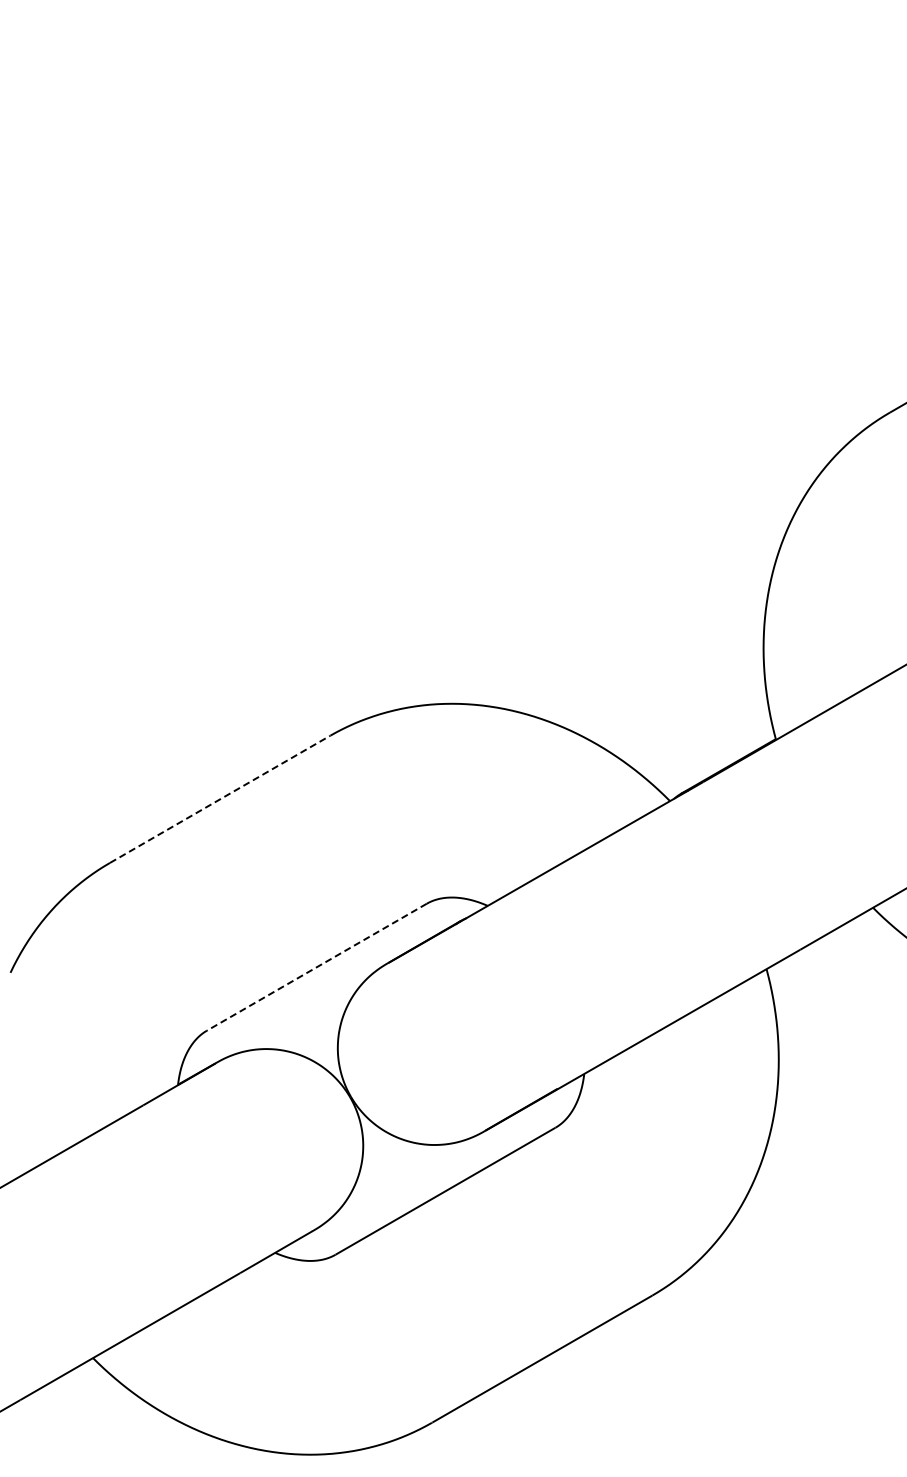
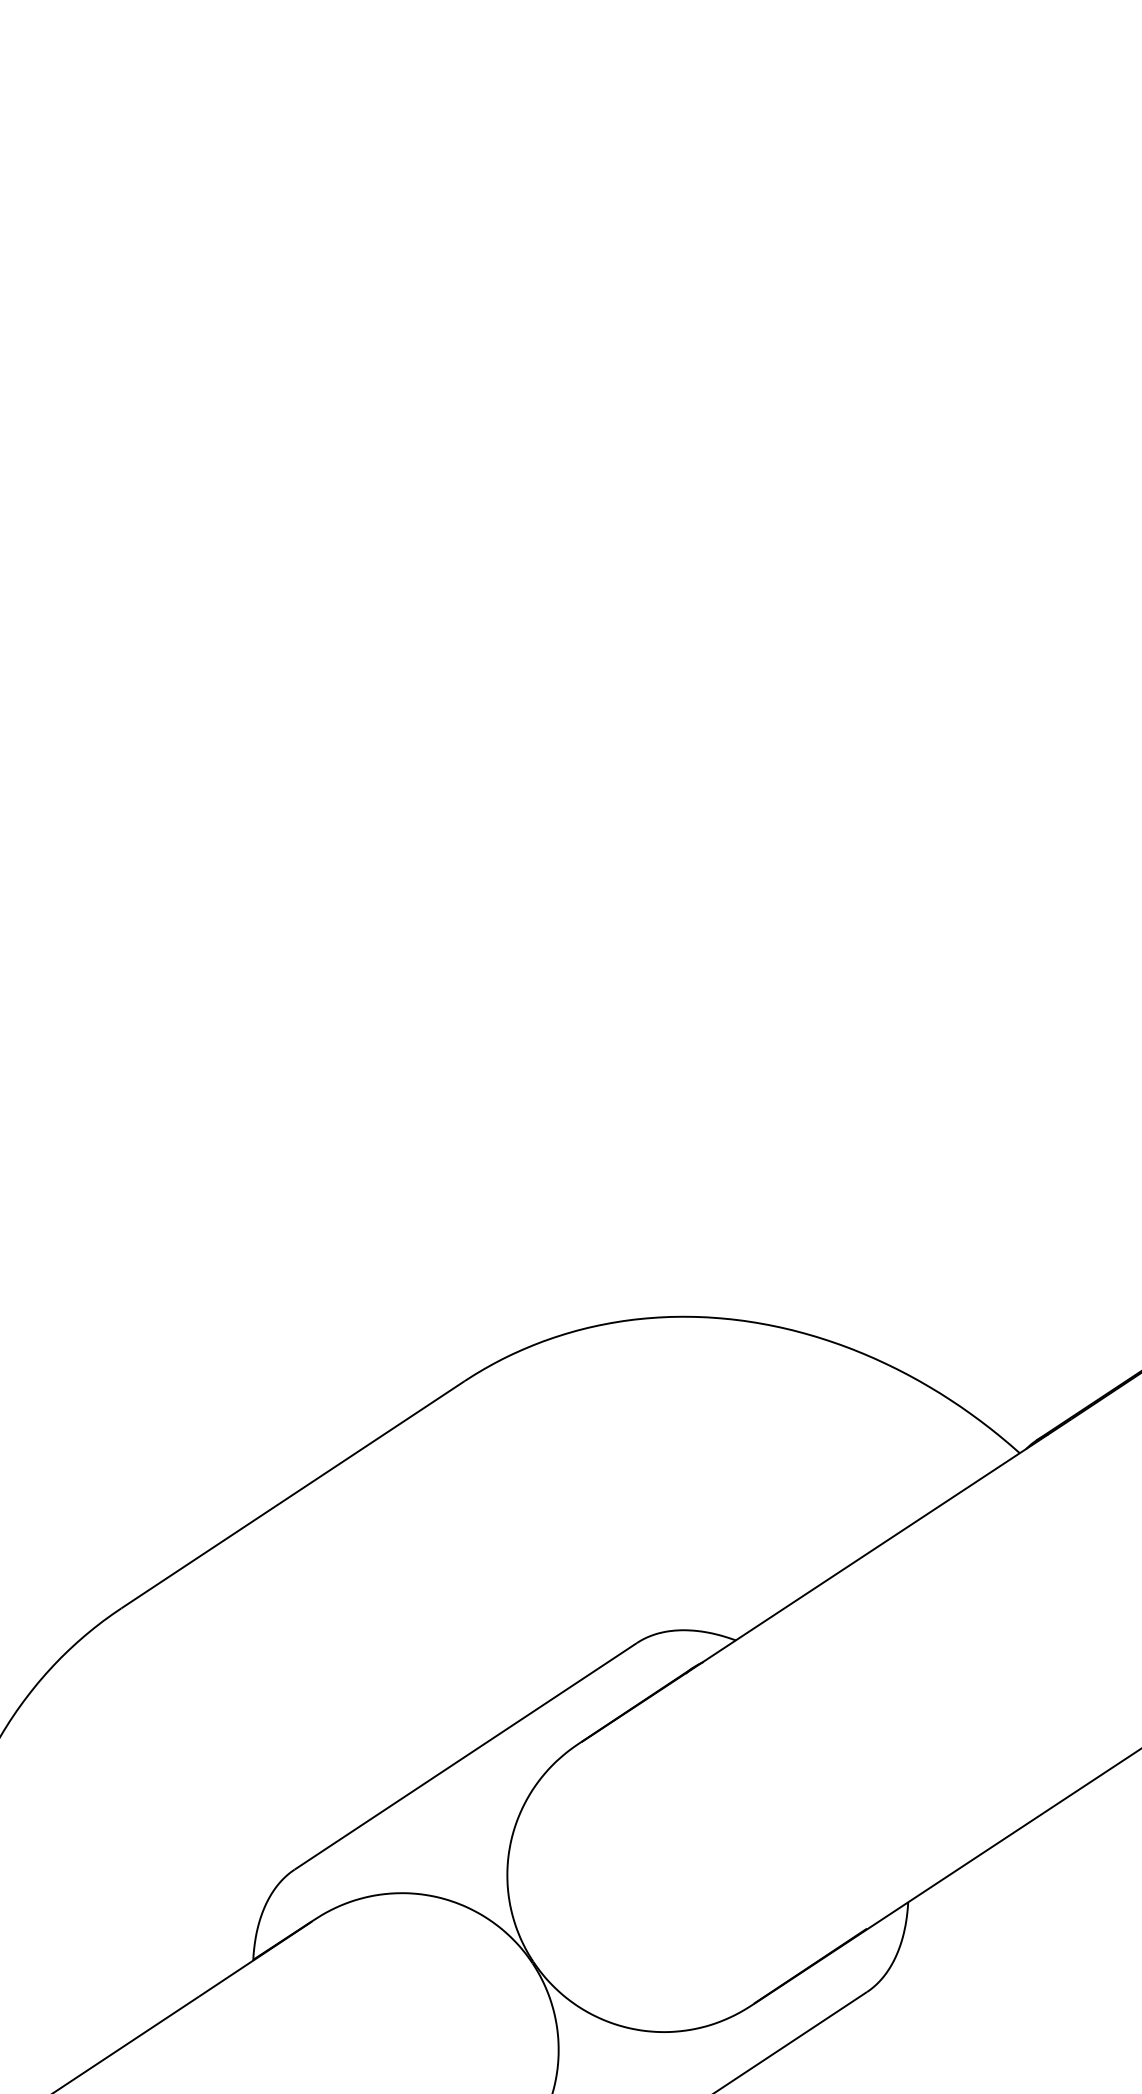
line: (219, 799) -> (291, 1495), dashed -> solid
line: (316, 967) -> (465, 1756), dashed -> solid

